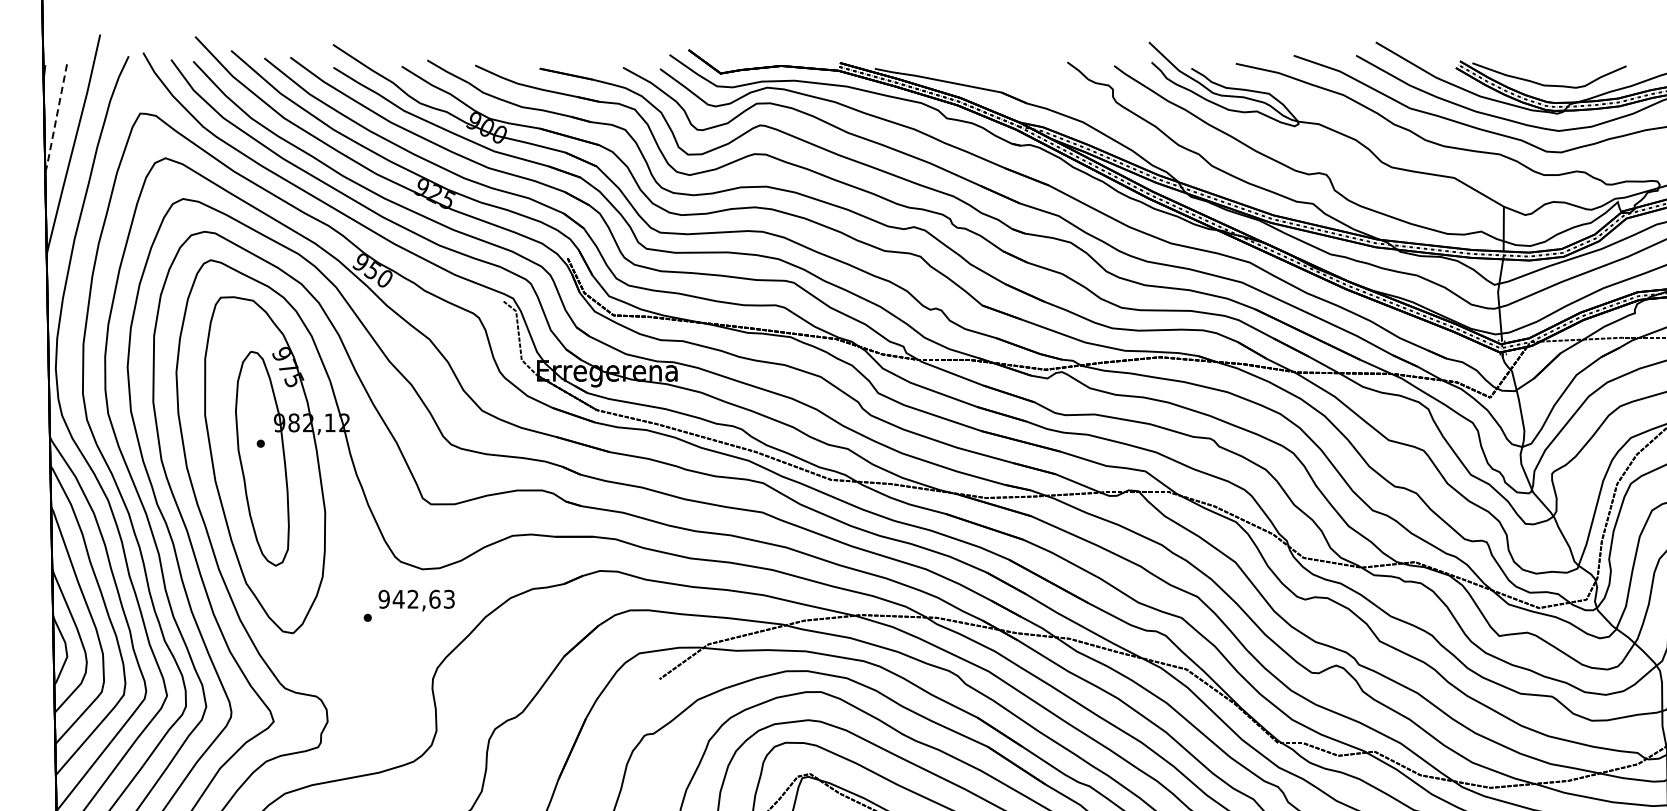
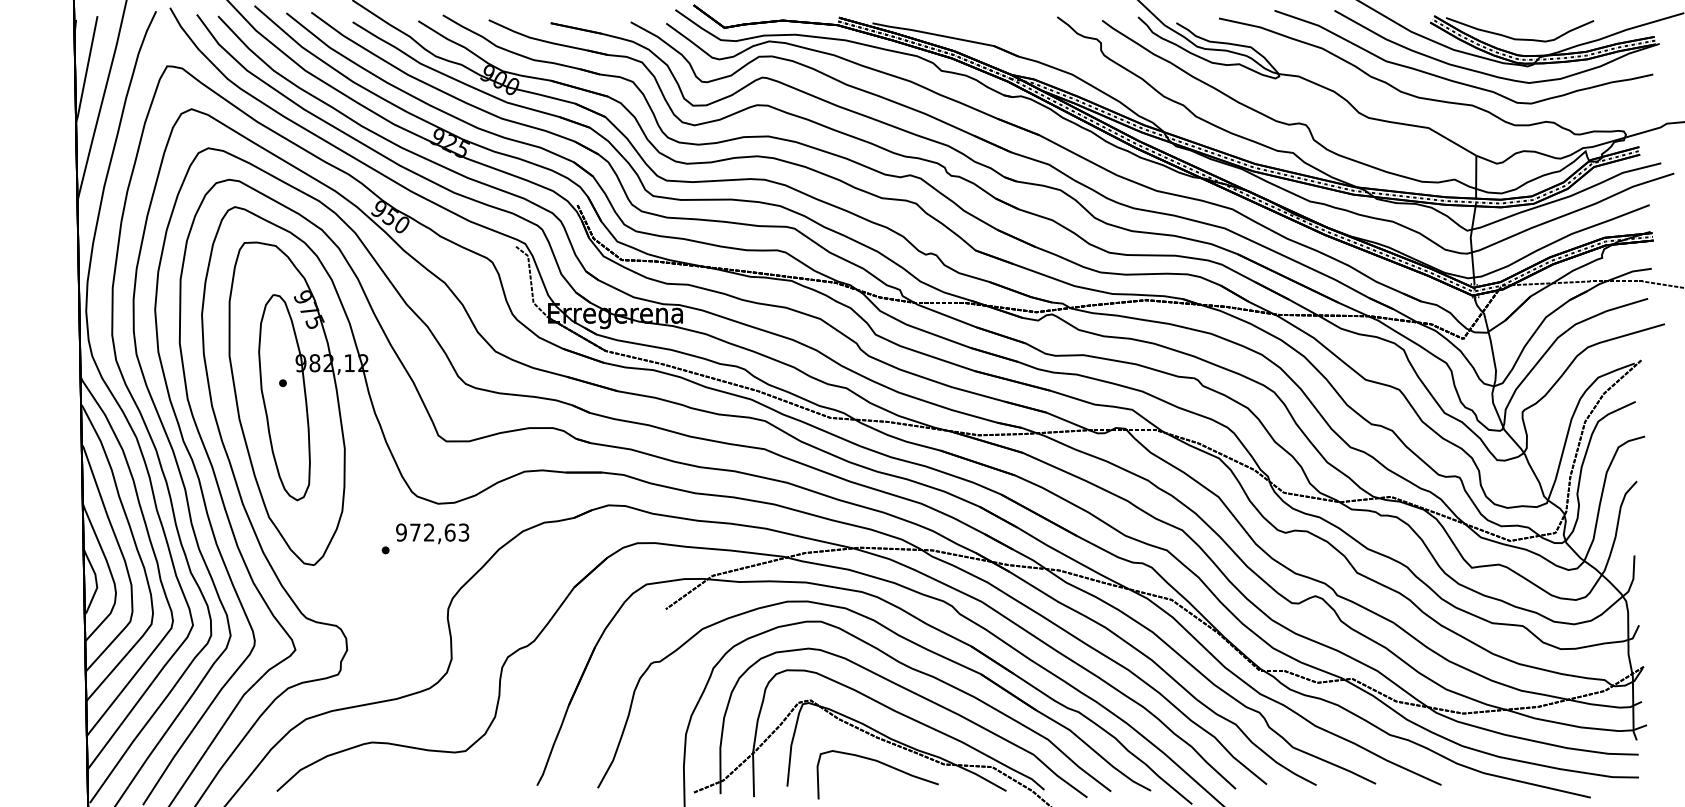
line: (57, 116) -> (87, 69), dashed -> solid
text: (398, 599) -> (415, 532), 942,63 -> 972,63

